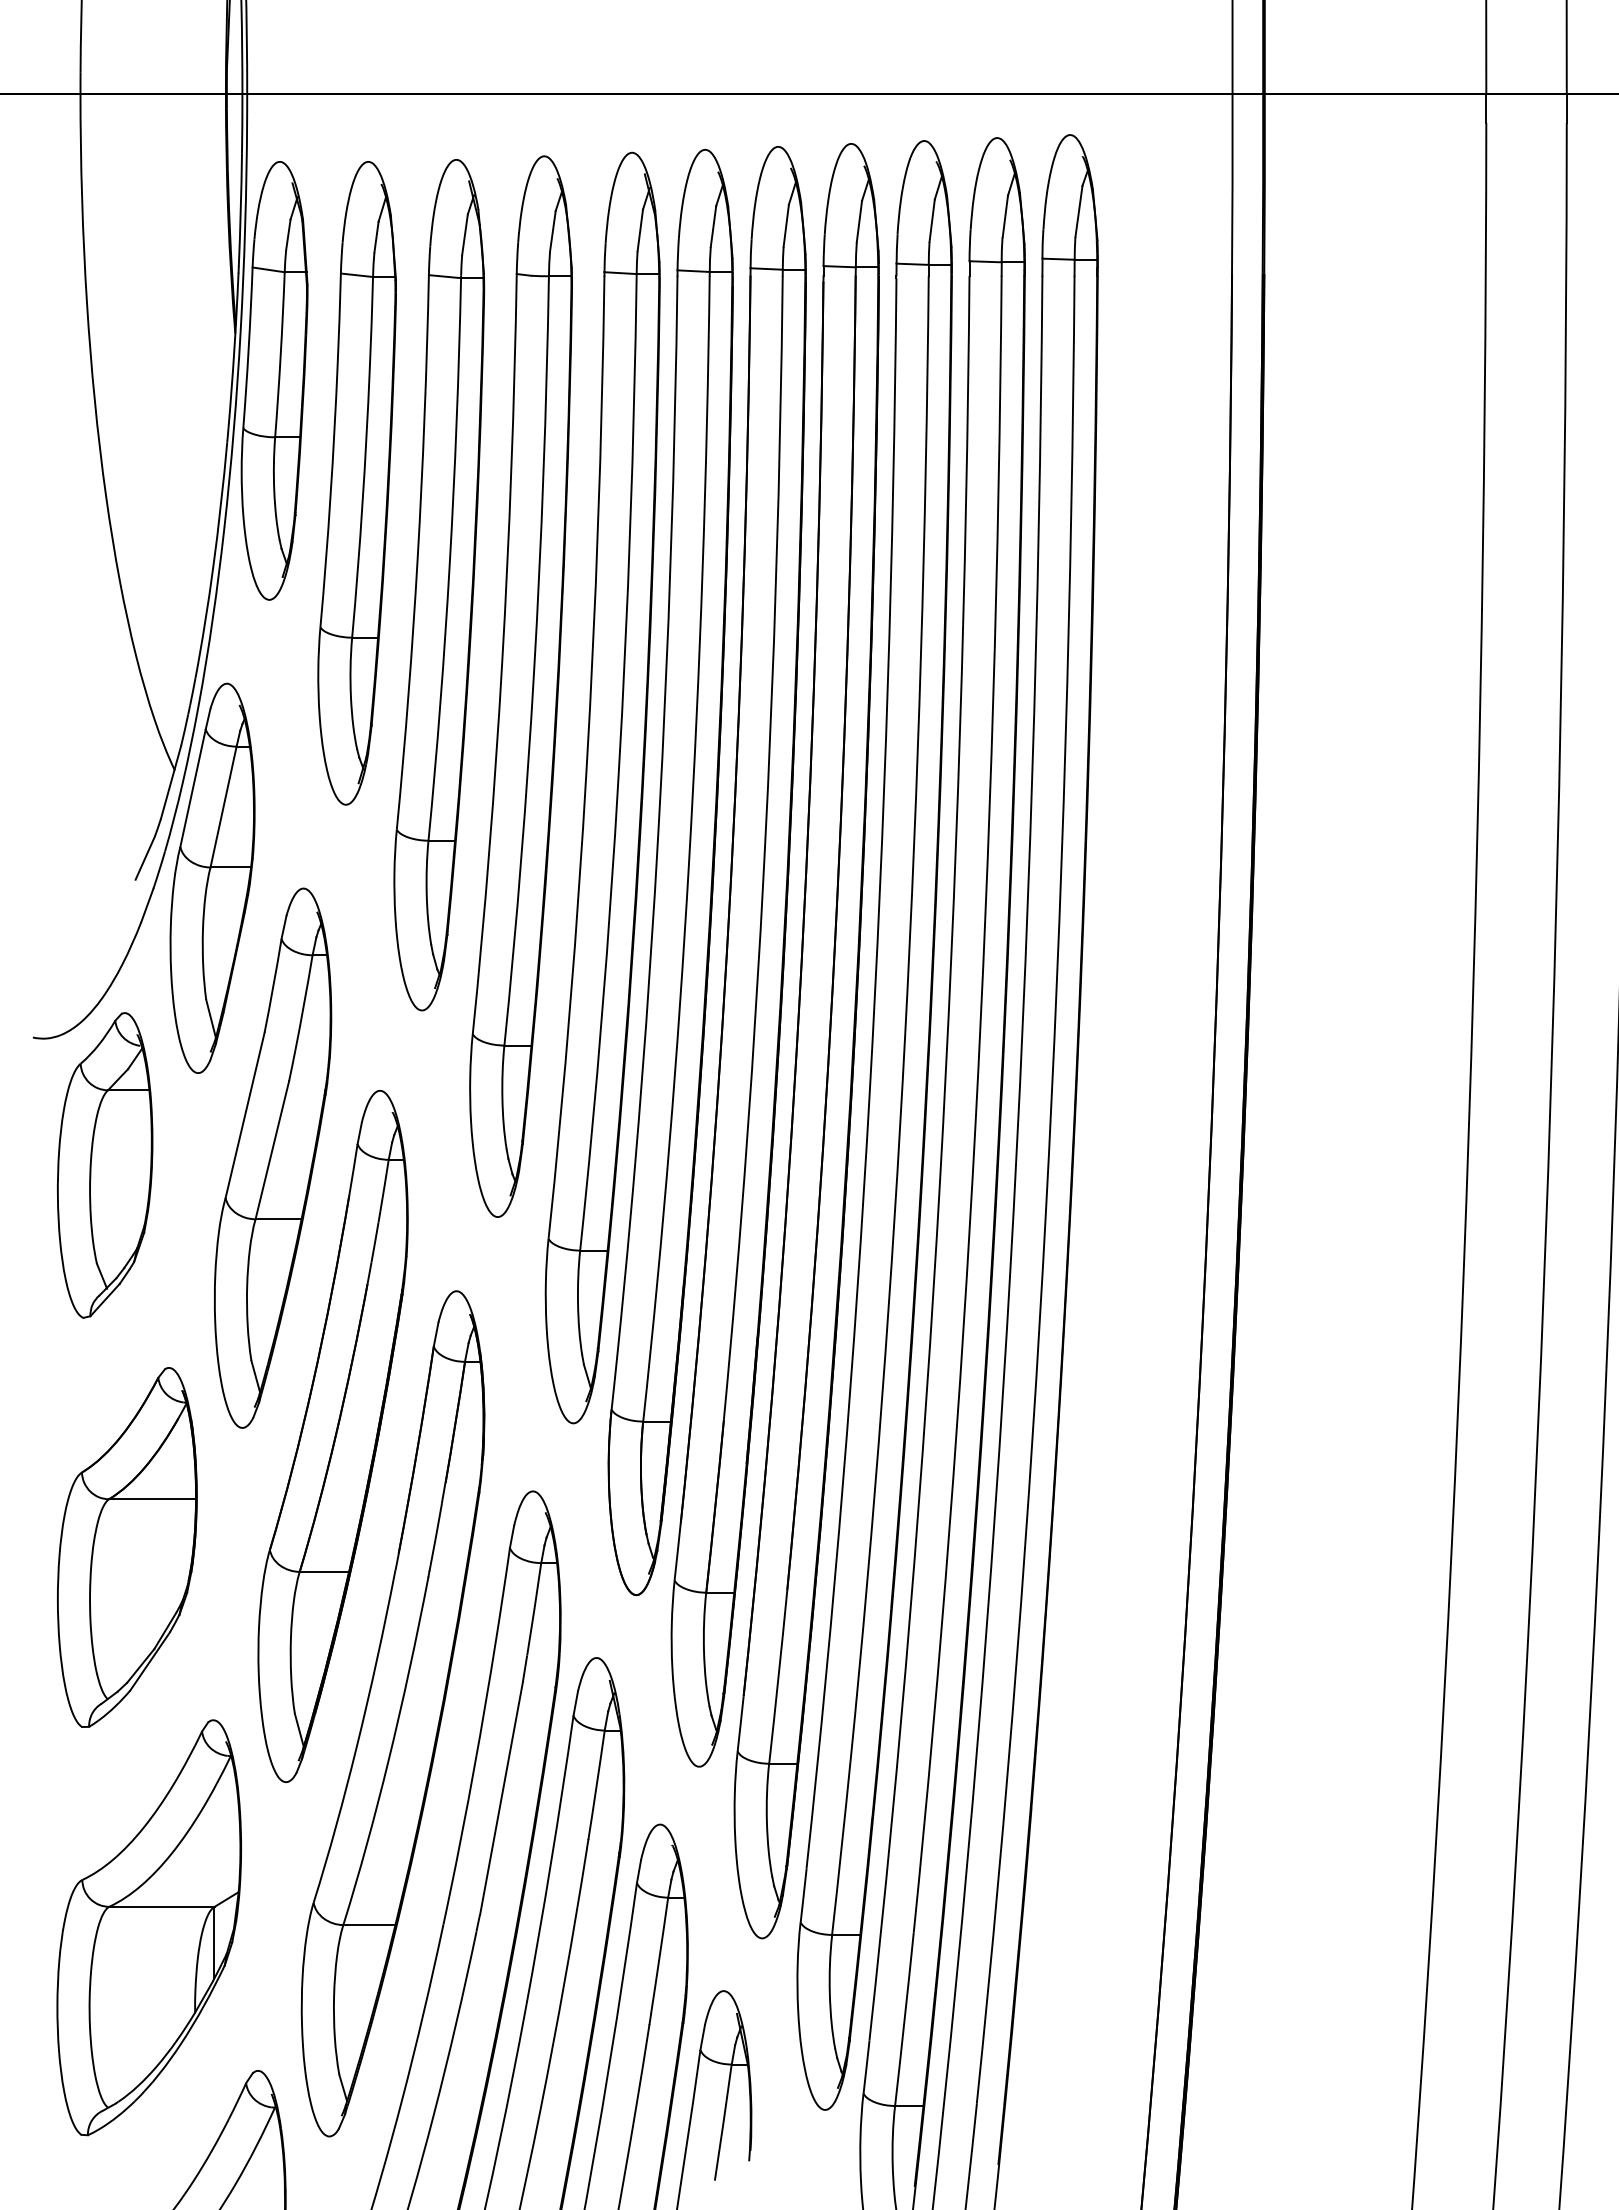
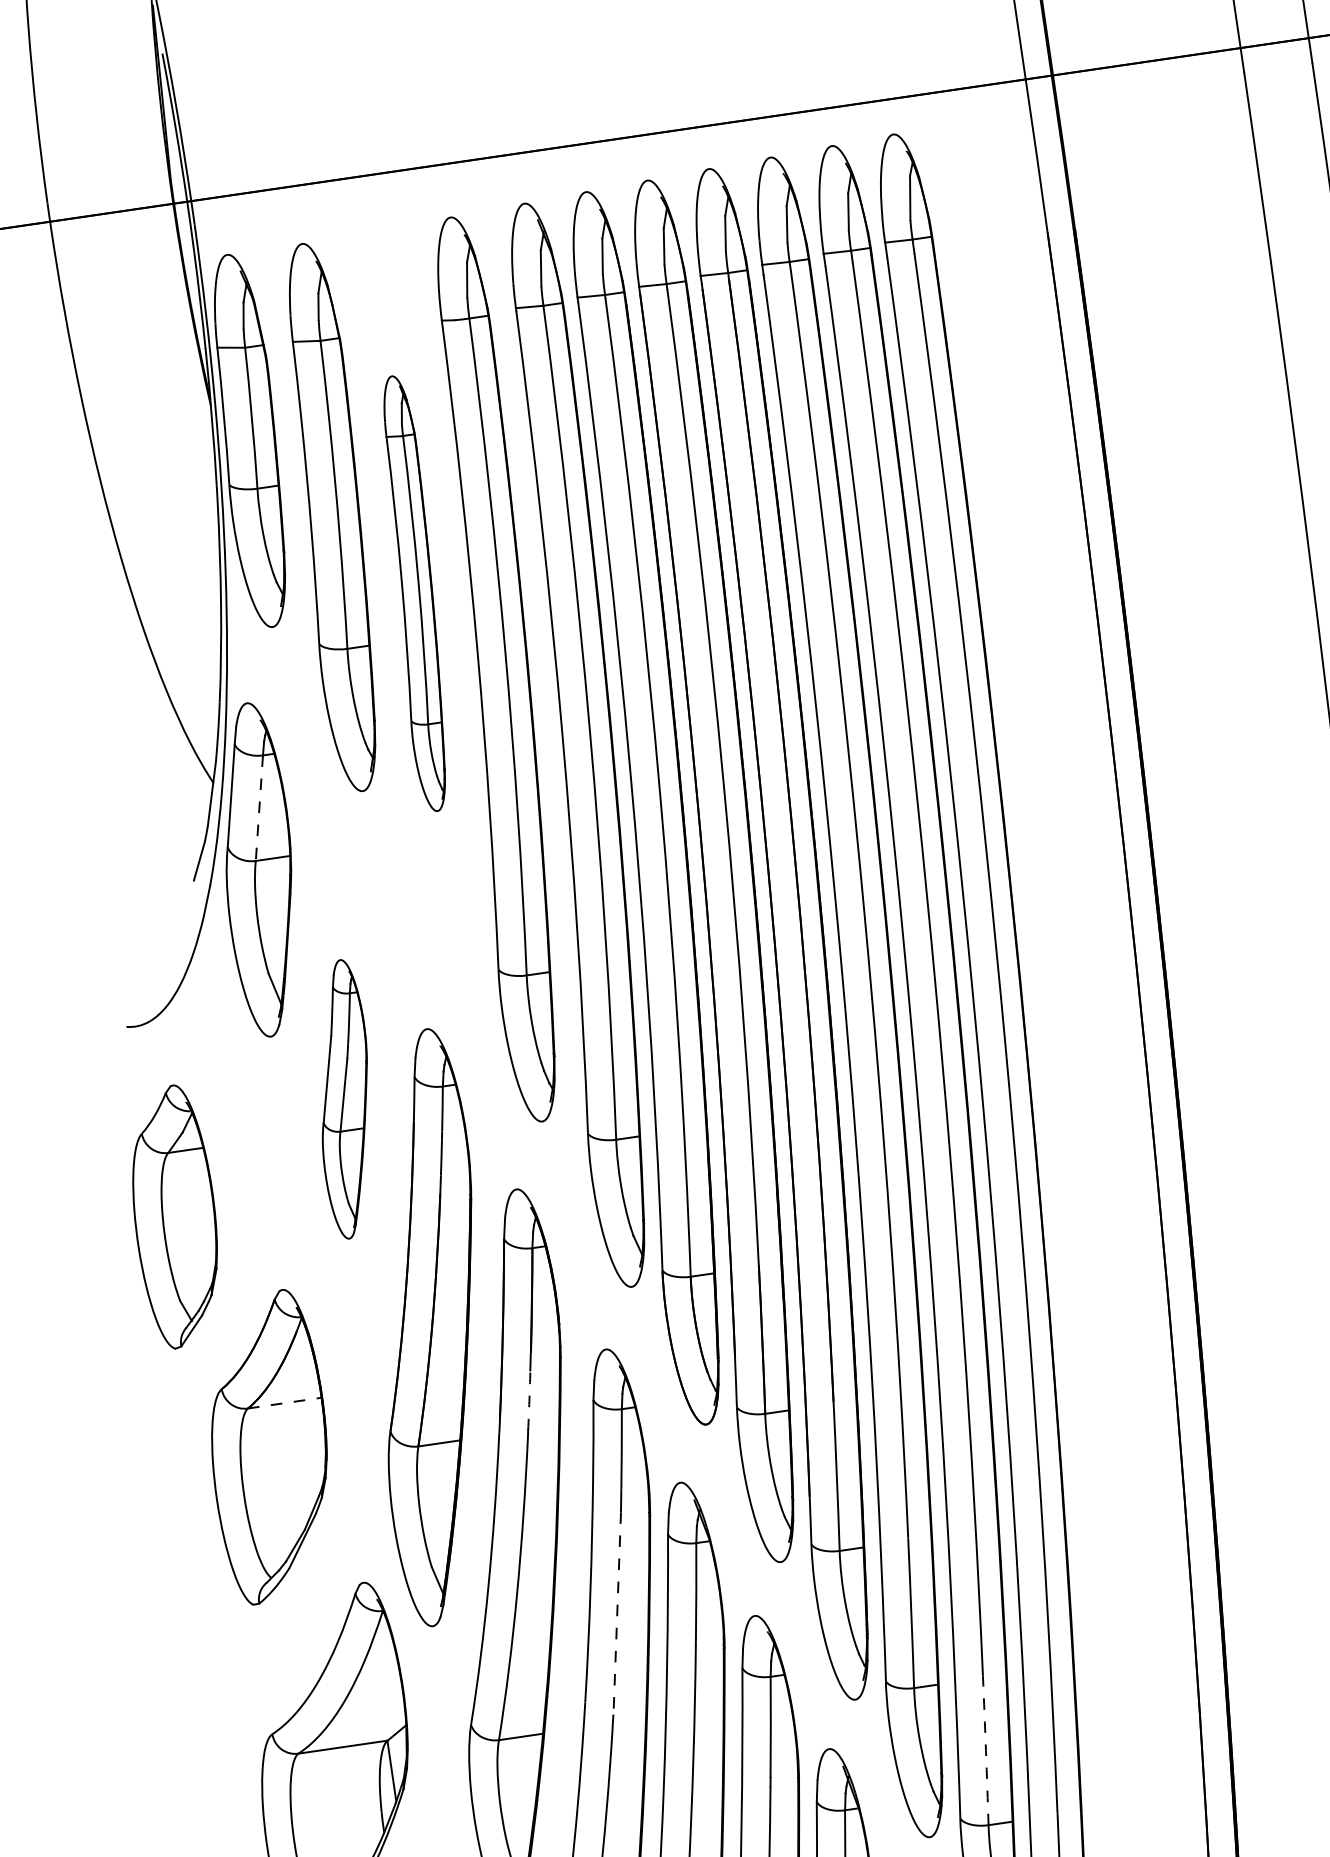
part: (439, 585) -> (414, 593), size x0.6
line: (223, 807) -> (259, 808), solid -> dashed
part: (273, 1157) -> (344, 1098), size x0.6
part: (105, 1165) -> (175, 1216), moved
line: (153, 1499) -> (285, 1403), solid -> dashed
arc: (435, 1537) -> (529, 1400), solid -> dashed
line: (501, 1798) -> (617, 1613), solid -> dashed
arc: (904, 2019) -> (985, 1750), solid -> dashed

